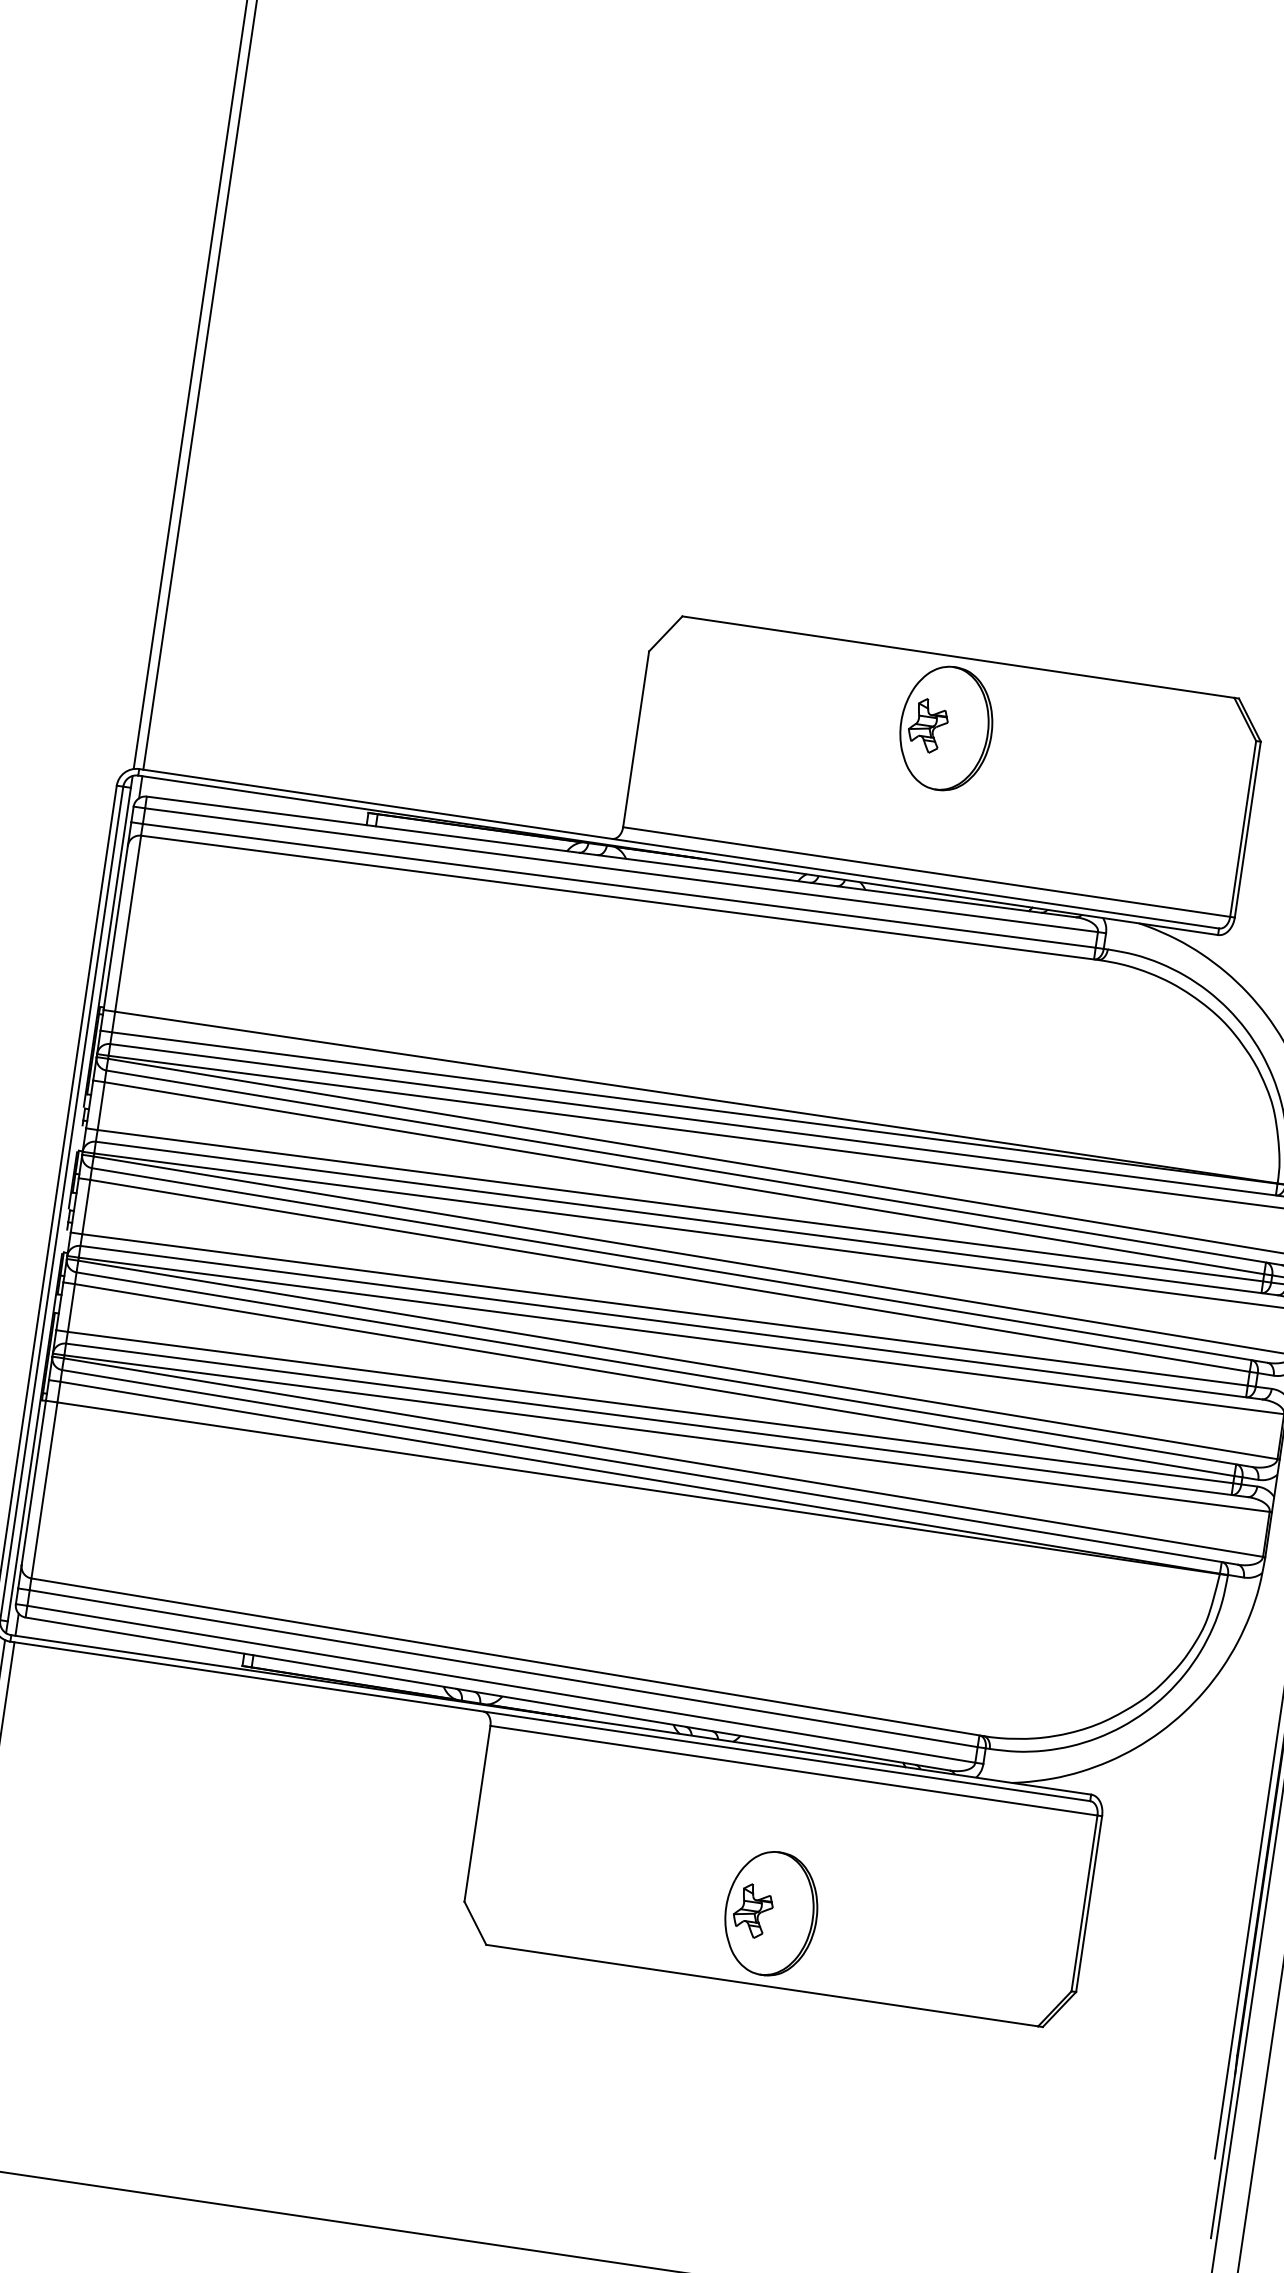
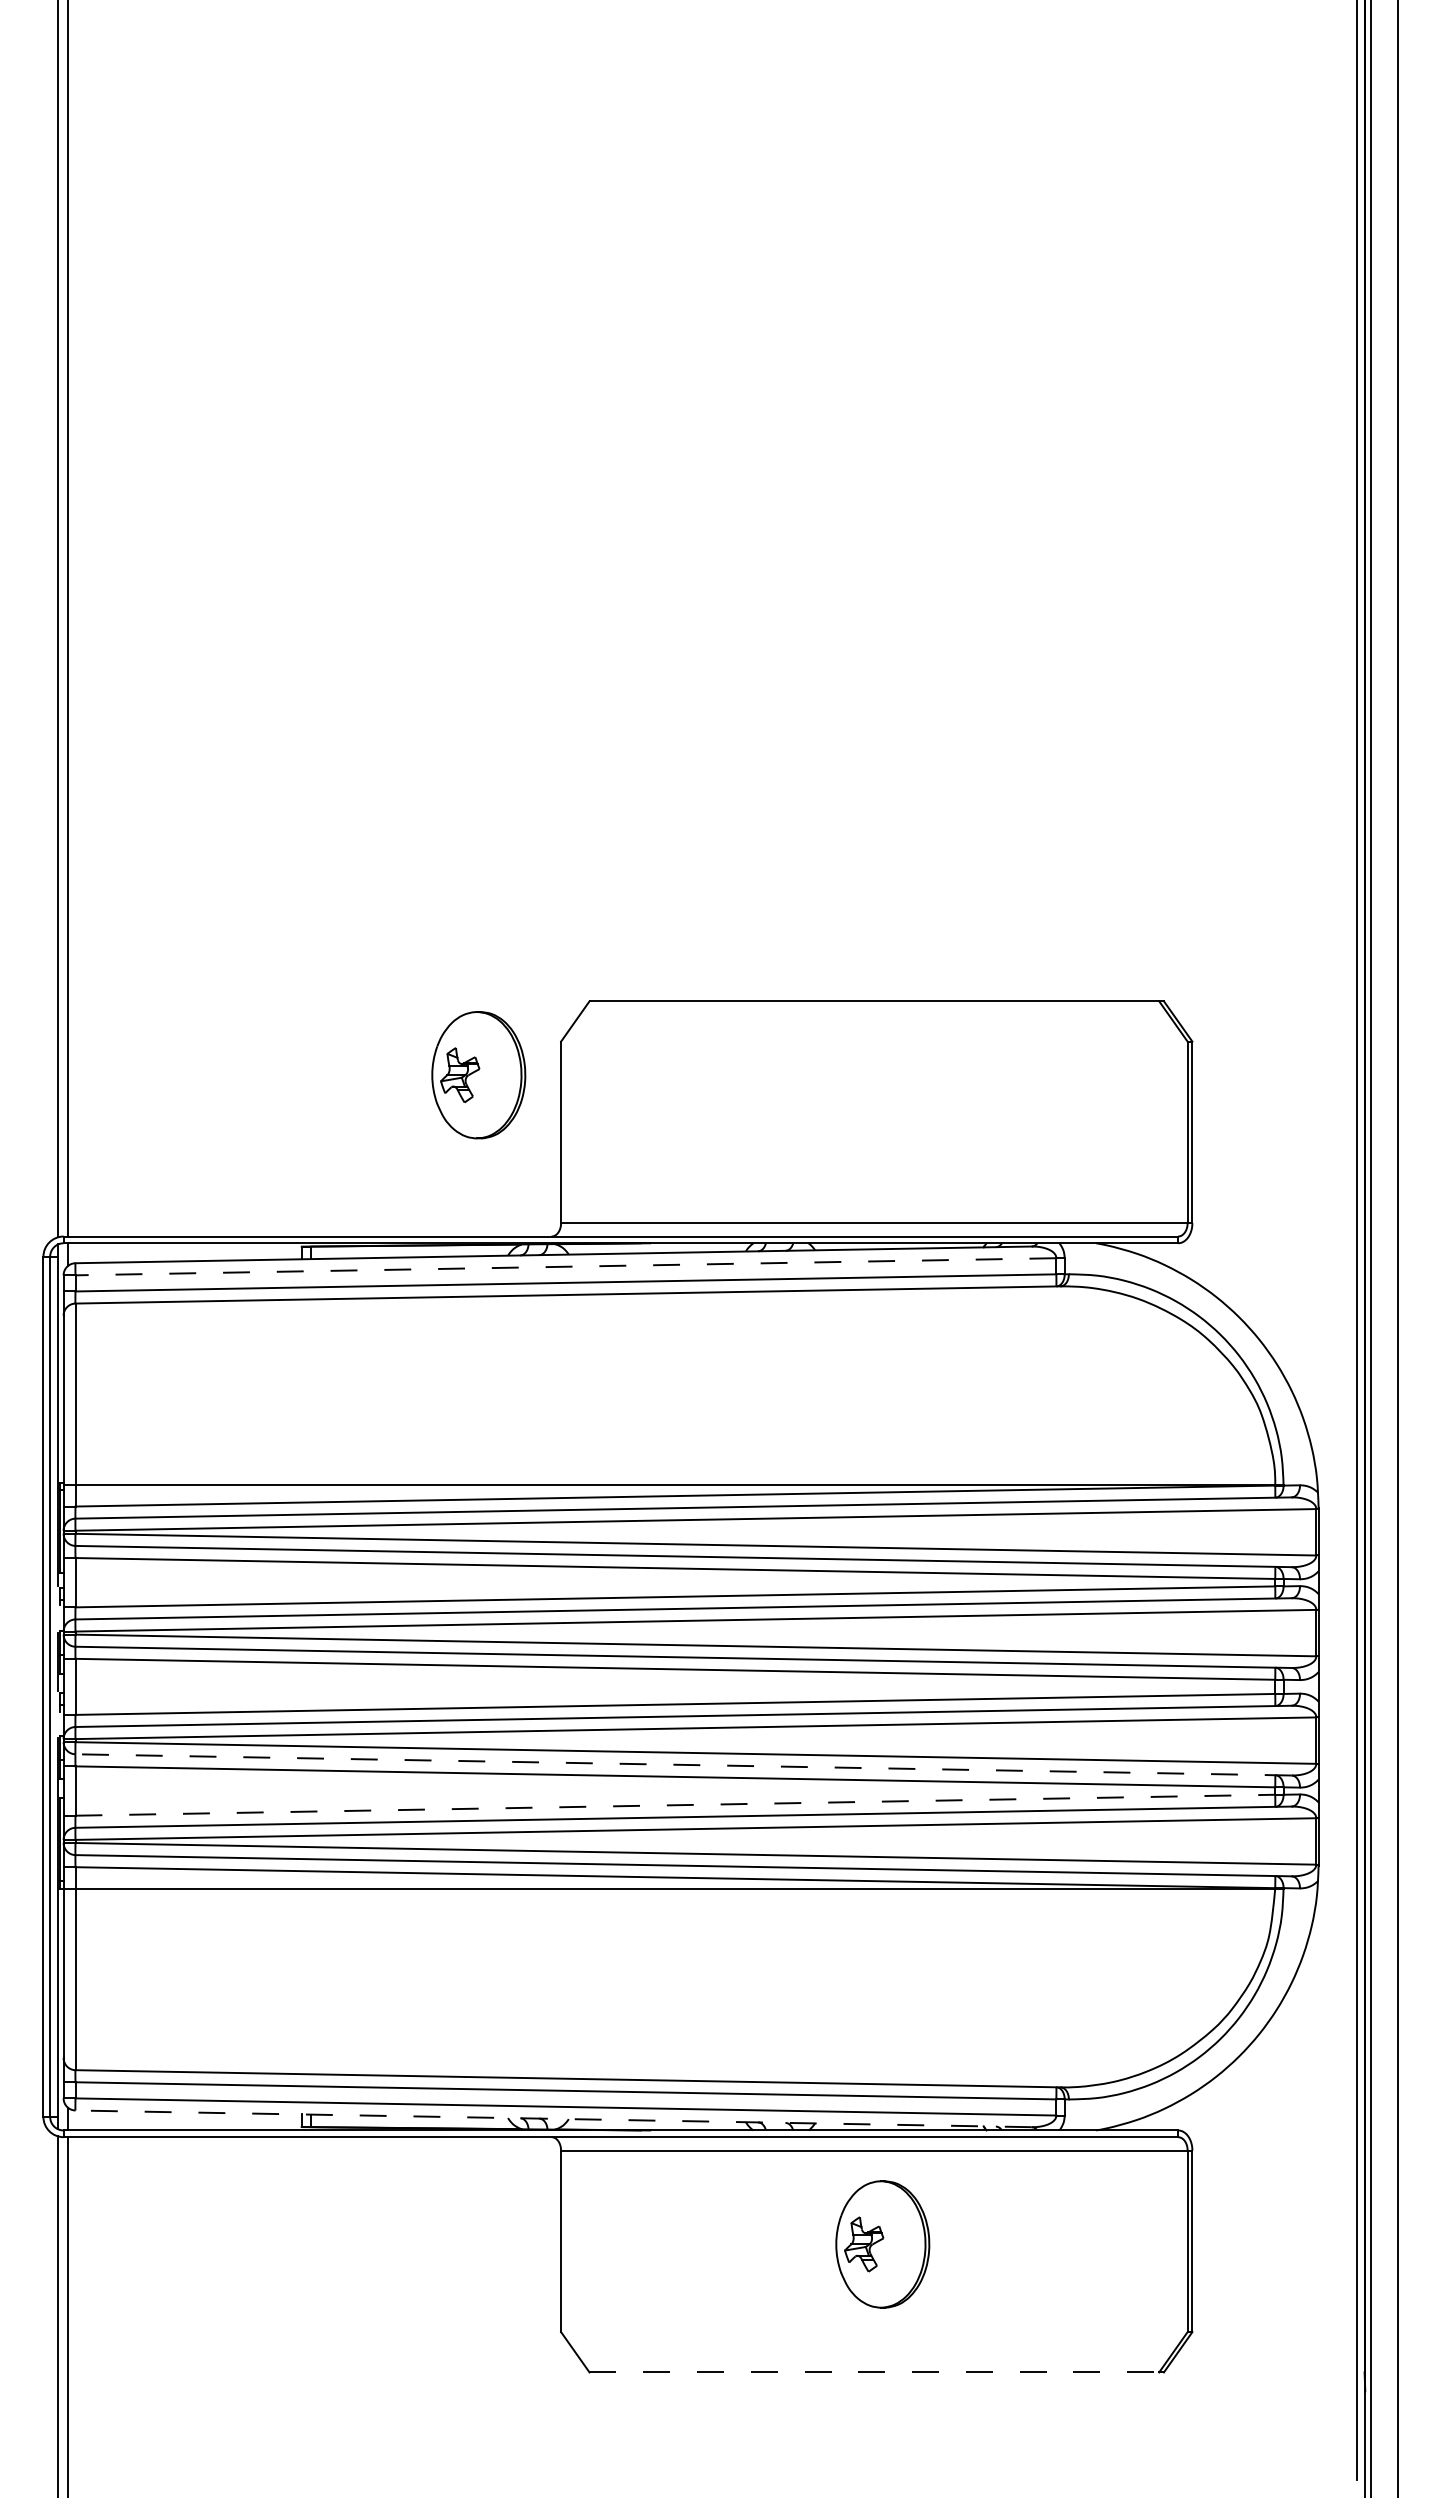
part: (945, 728) -> (478, 1075), moved
line: (621, 869) -> (565, 1266), solid -> dashed
line: (664, 1369) -> (683, 1764), solid -> dashed
line: (650, 1407) -> (675, 1805), solid -> dashed
line: (487, 1693) -> (553, 2118), solid -> dashed
part: (771, 1913) -> (882, 2244), moved
line: (762, 1985) -> (874, 2372), solid -> dashed

